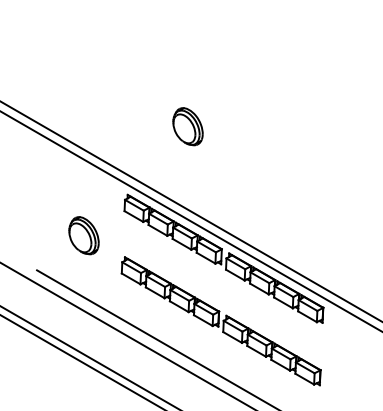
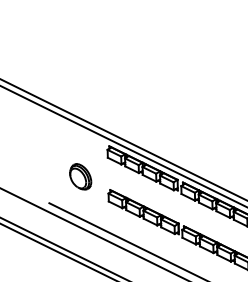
part: (187, 126) -> (147, 95), removed

